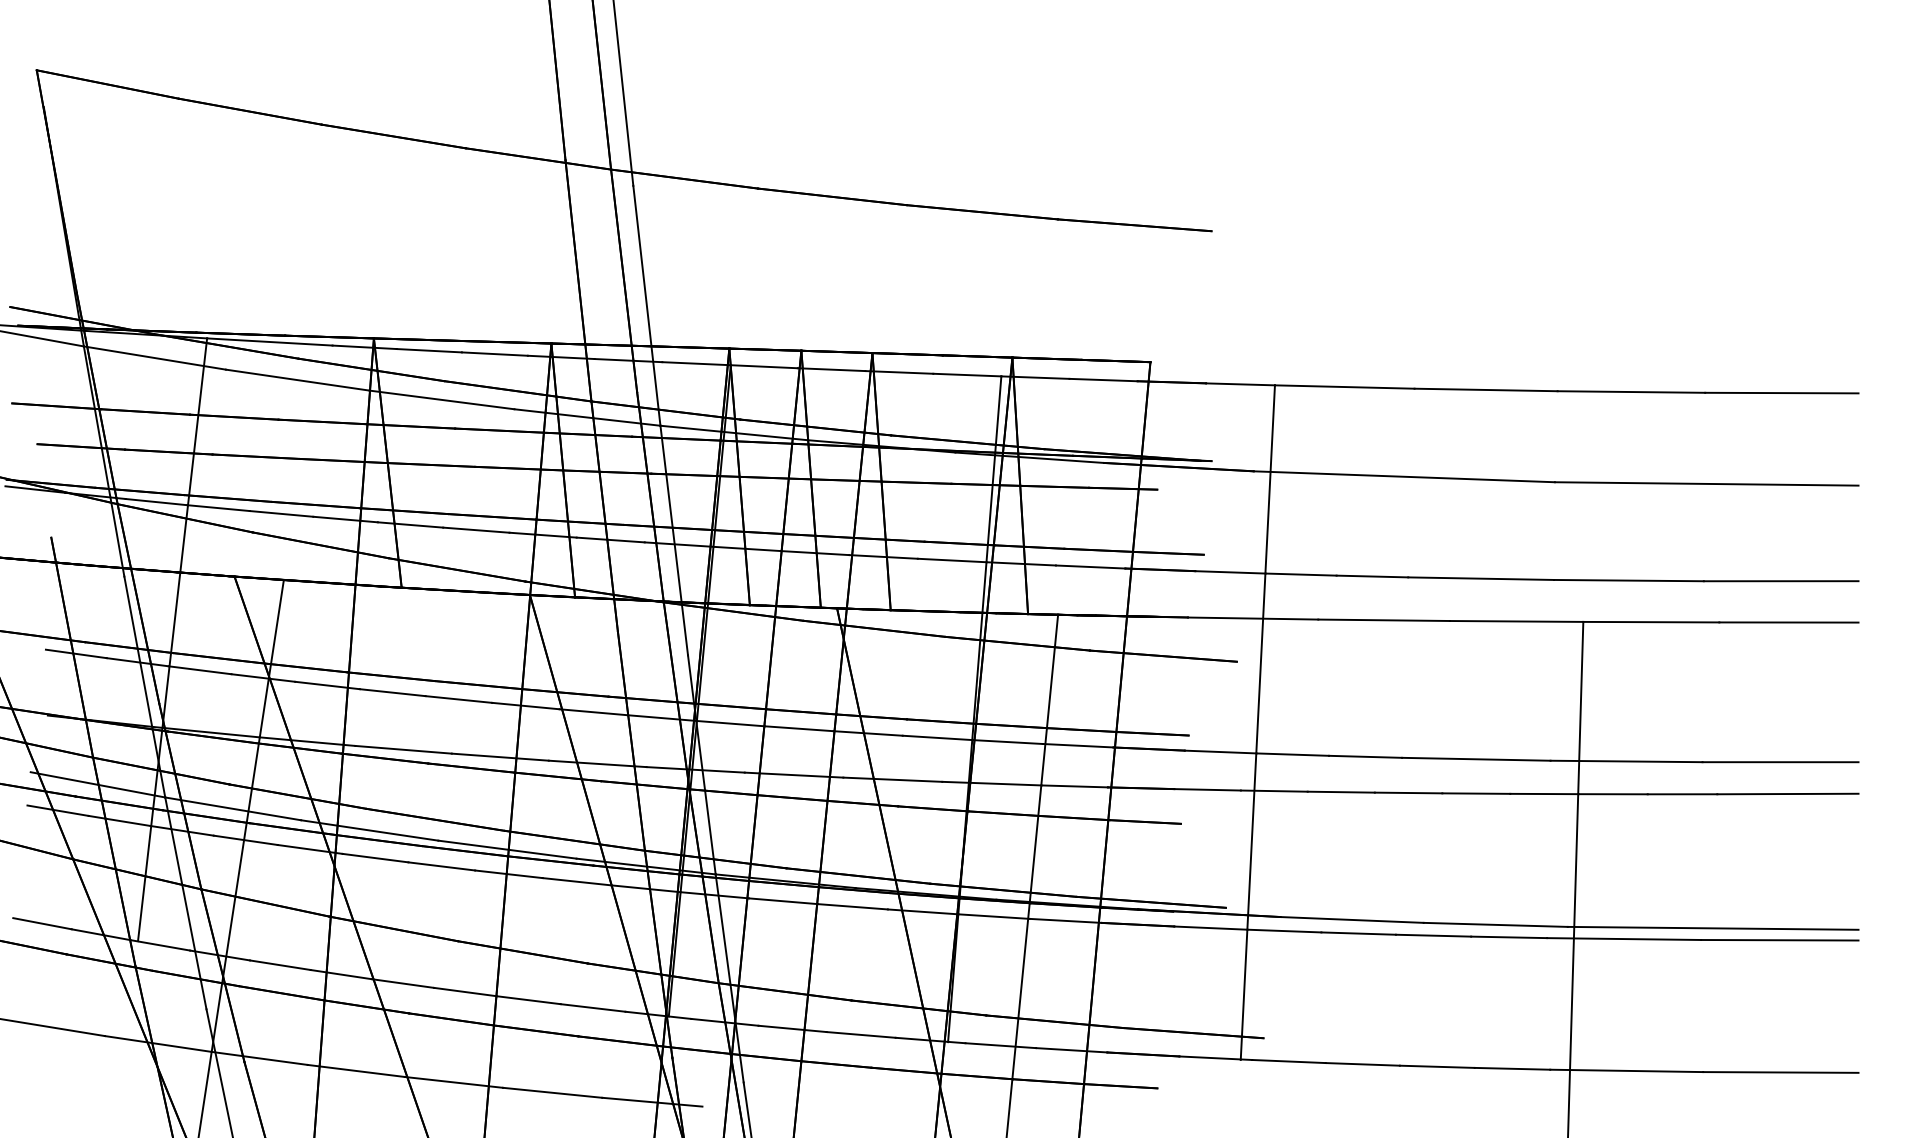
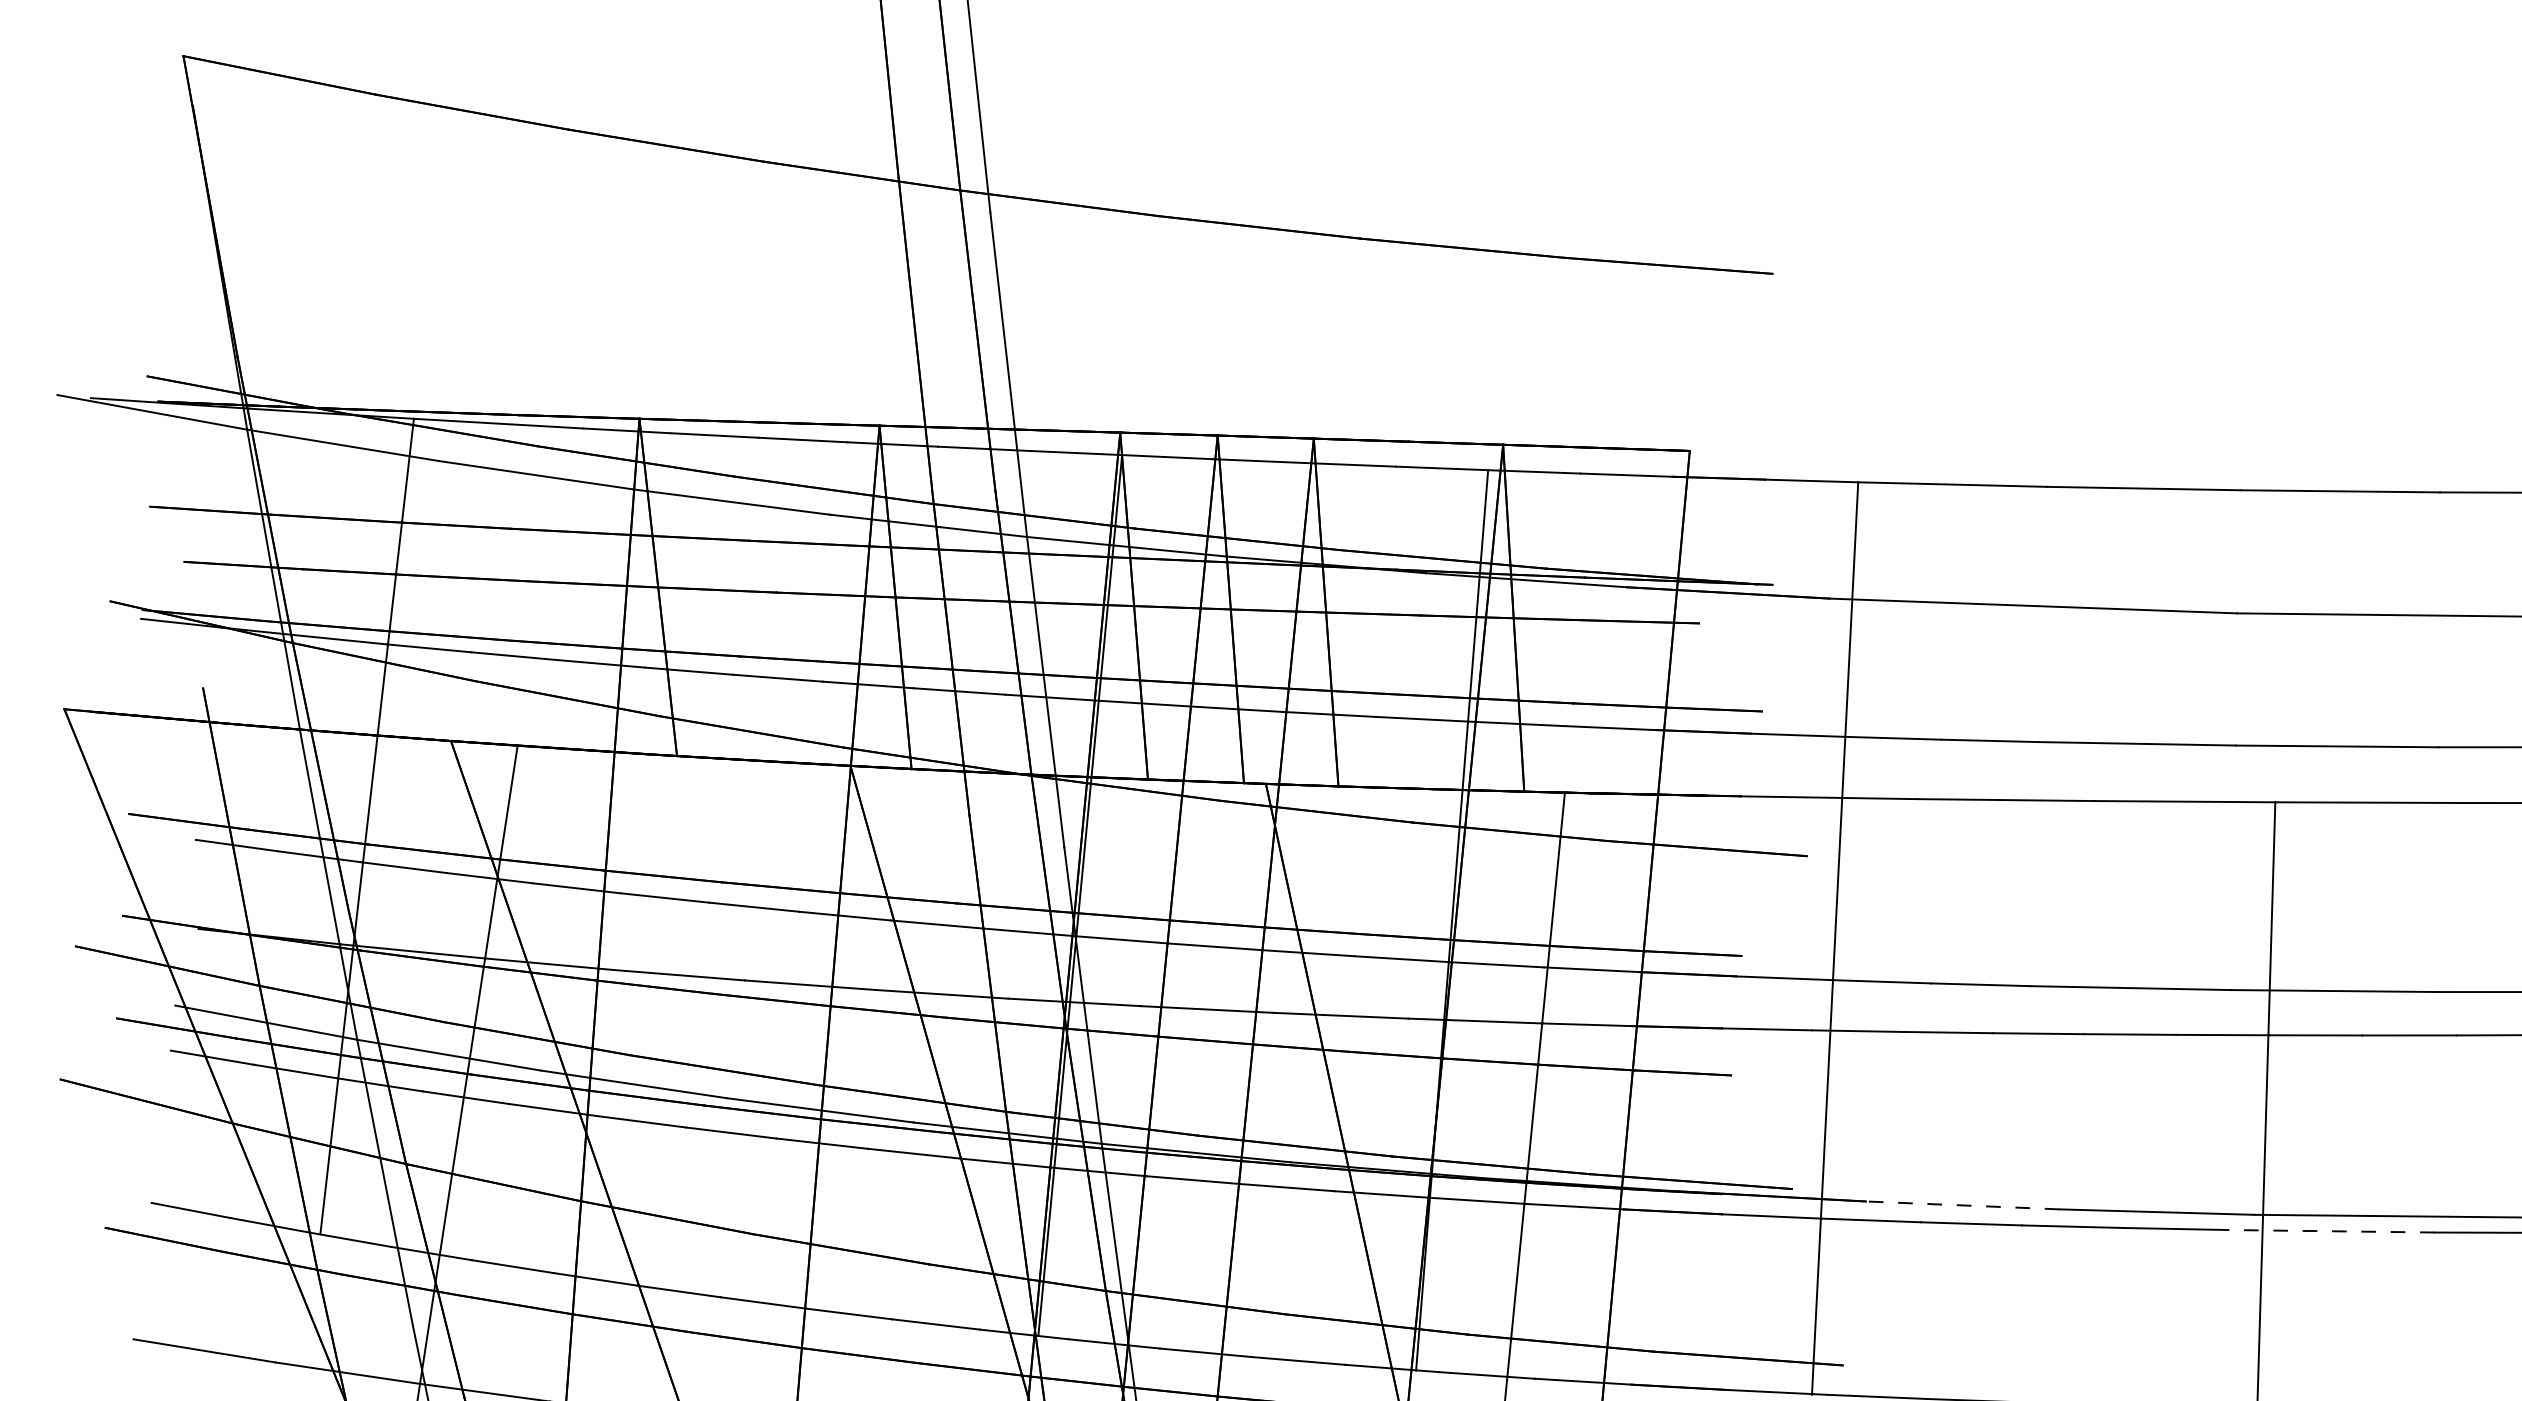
line: (1352, 919) -> (1963, 1204), solid -> dashed
line: (1623, 939) -> (2329, 1231), solid -> dashed

